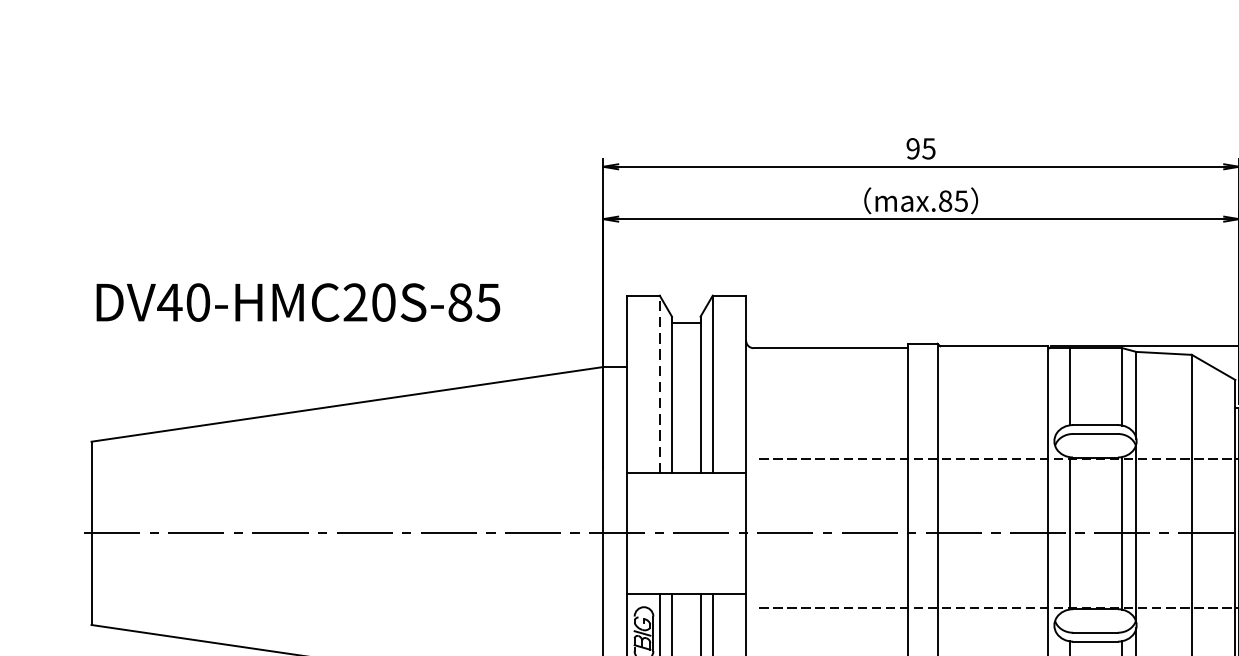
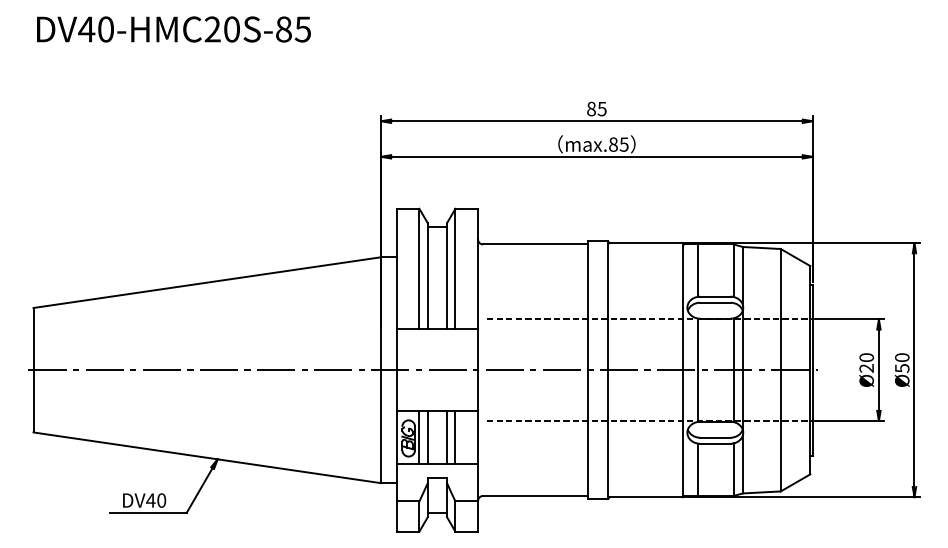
text: (913, 147) -> (591, 108), 95 -> 85
text: (297, 302) -> (173, 29), moved
line: (659, 383) -> (419, 268), dashed -> solid

